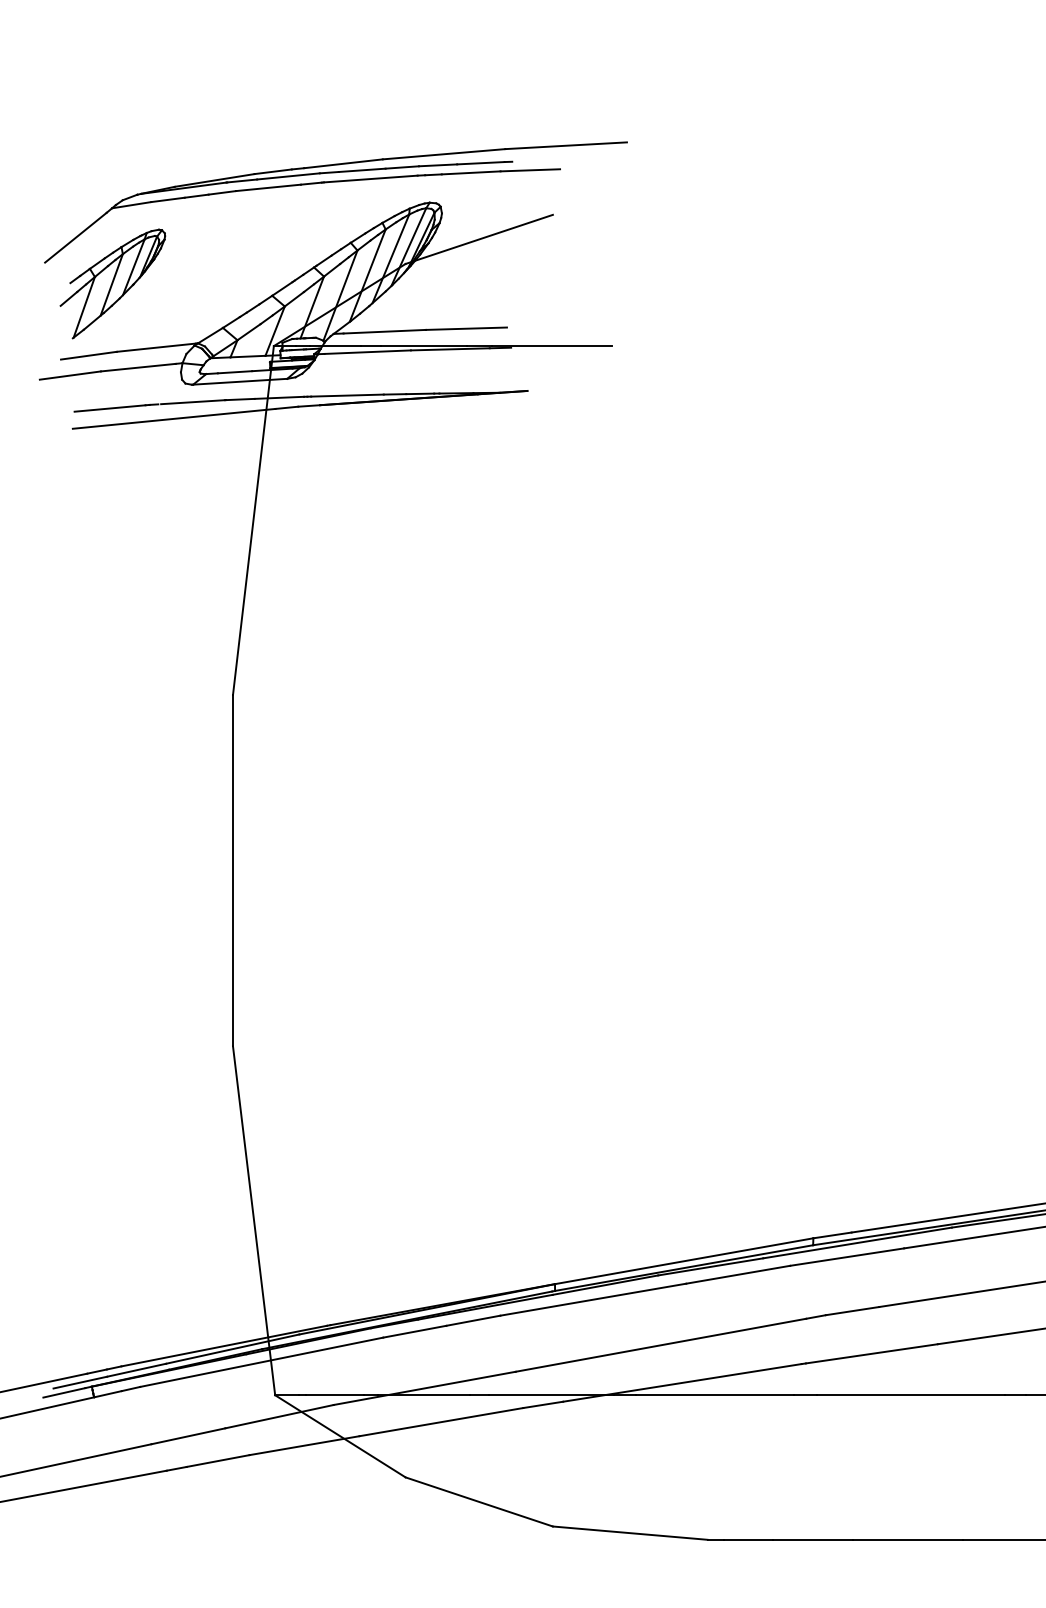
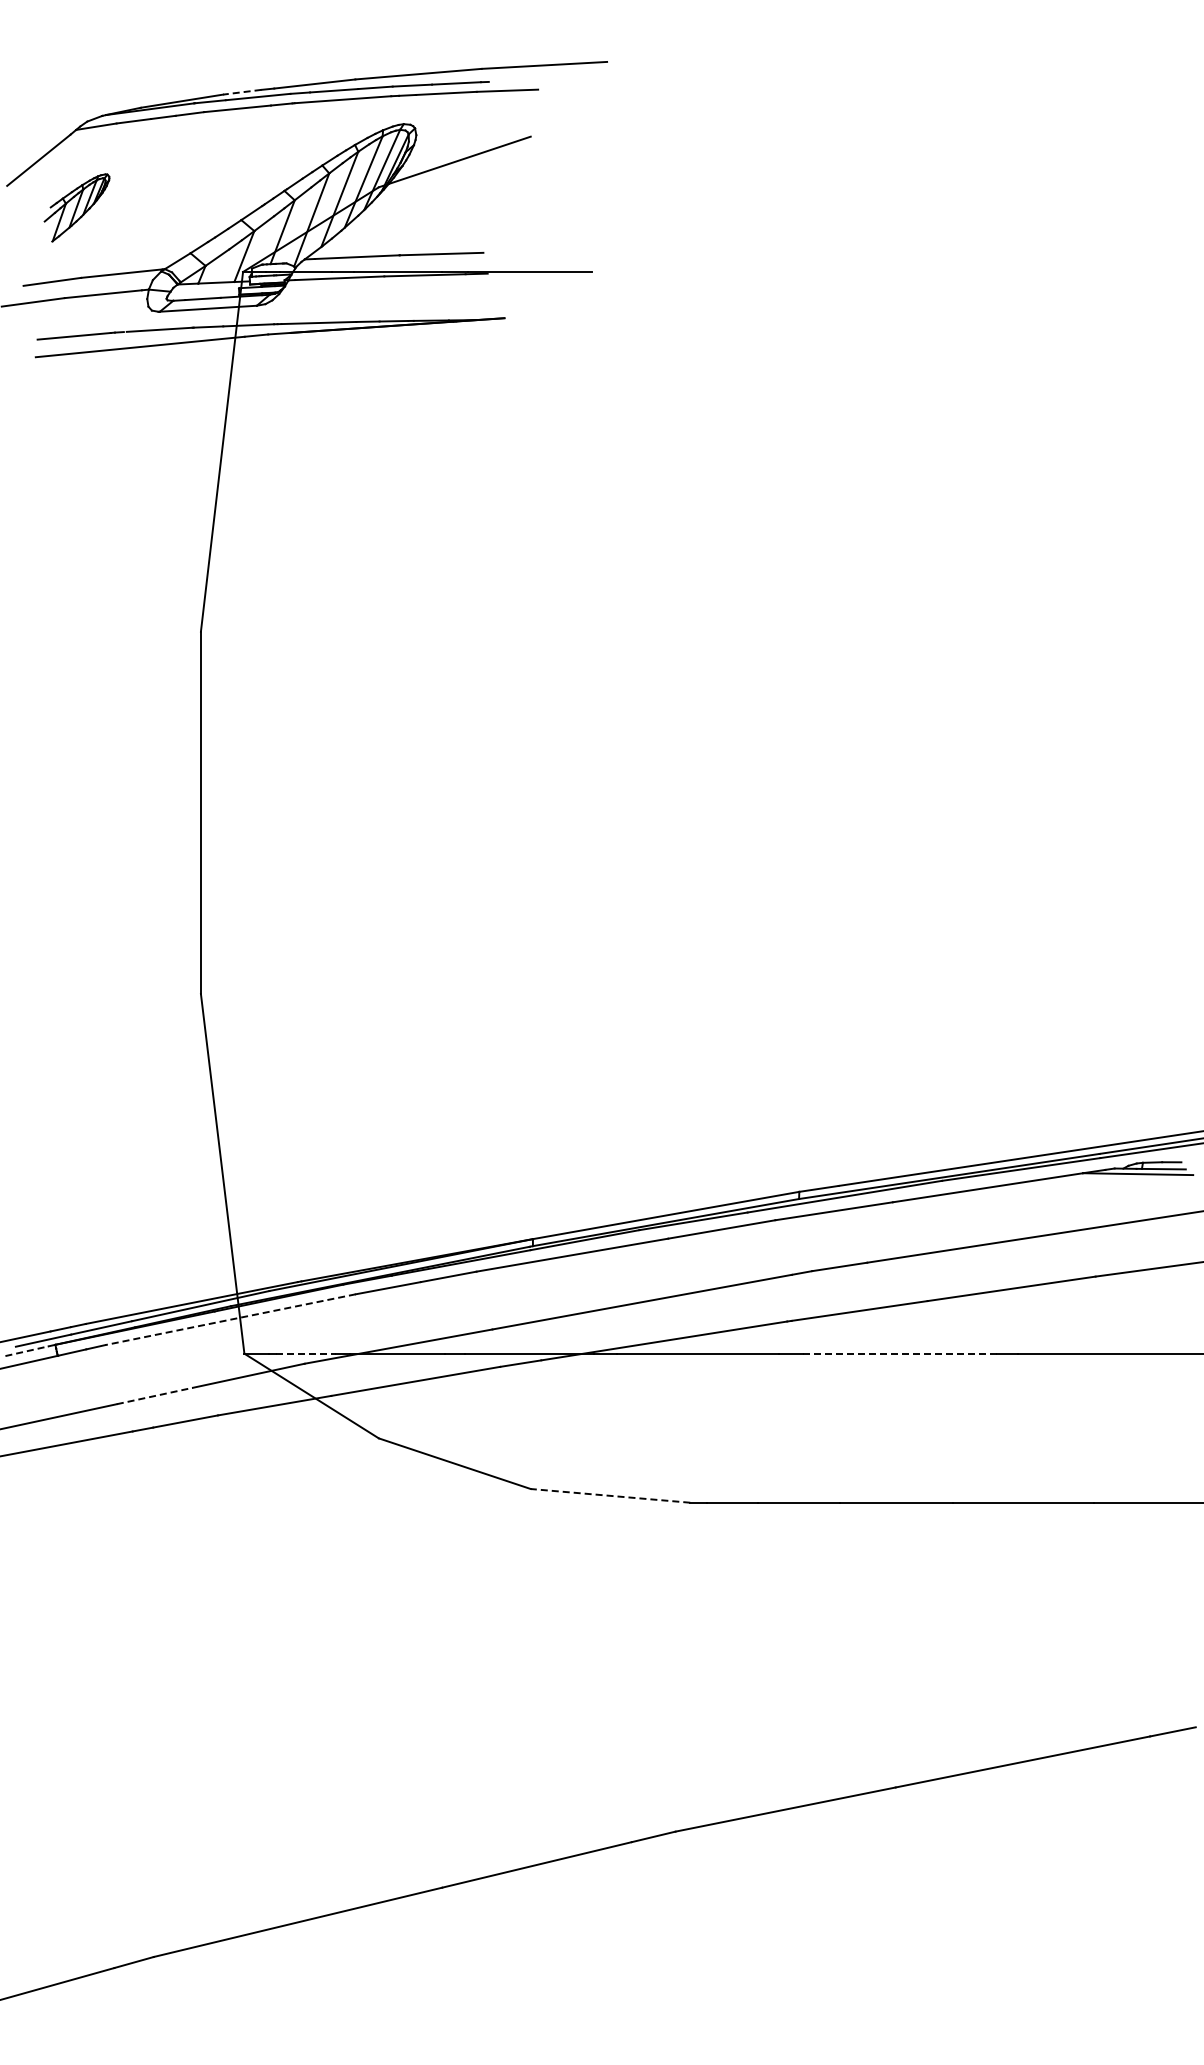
line: (272, 172) -> (241, 92), solid -> dashed
part: (112, 283) -> (76, 207), size x0.6
line: (261, 1362) -> (230, 1319), solid -> dashed
line: (64, 1393) -> (27, 1351), solid -> dashed
line: (335, 1395) -> (306, 1353), solid -> dashed
line: (911, 1395) -> (900, 1353), solid -> dashed
line: (187, 1436) -> (154, 1396), solid -> dashed
line: (630, 1532) -> (610, 1495), solid -> dashed

